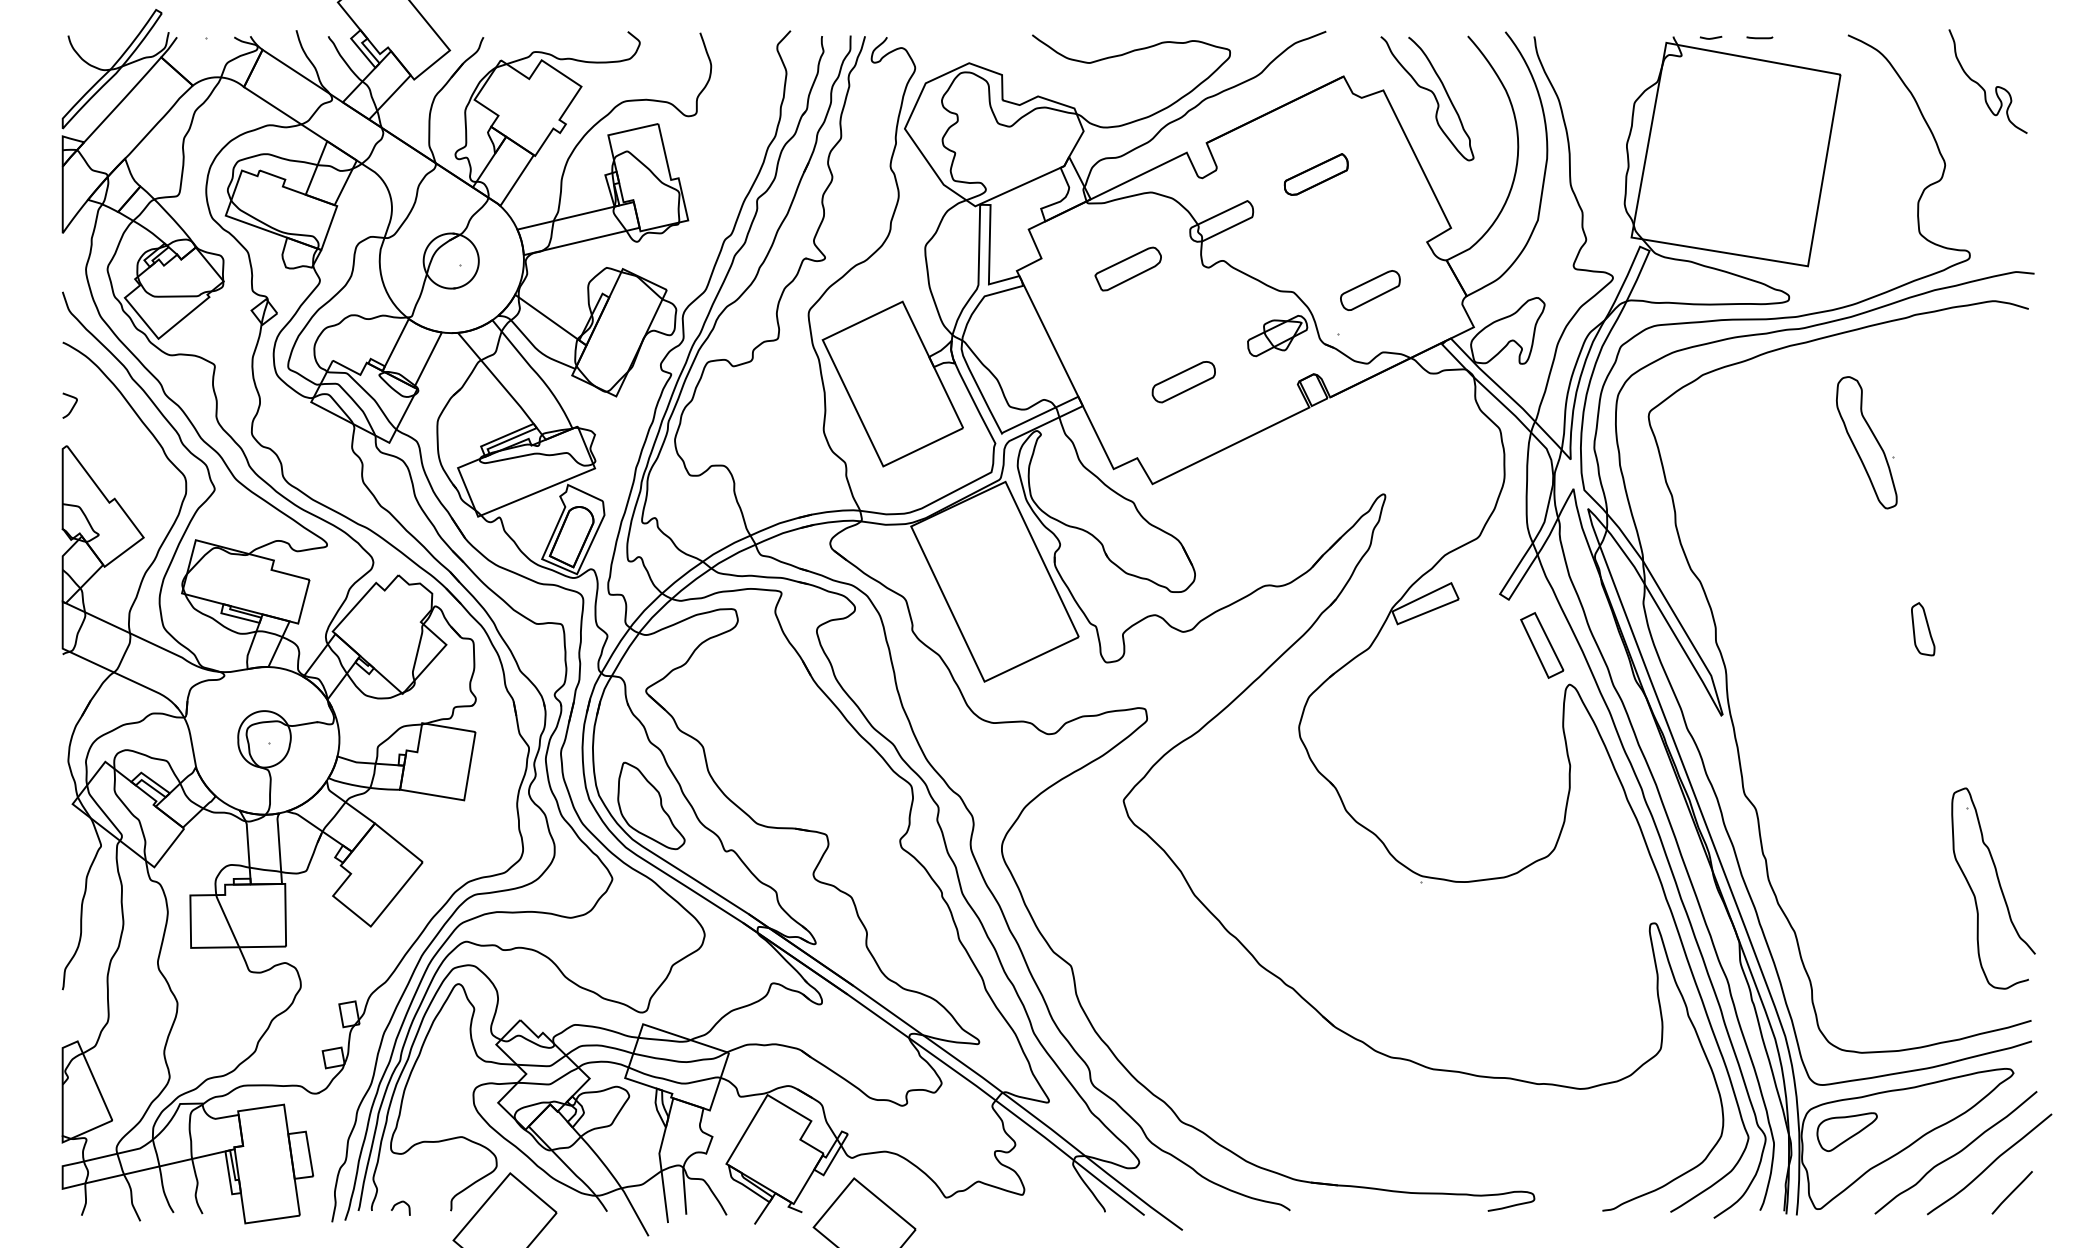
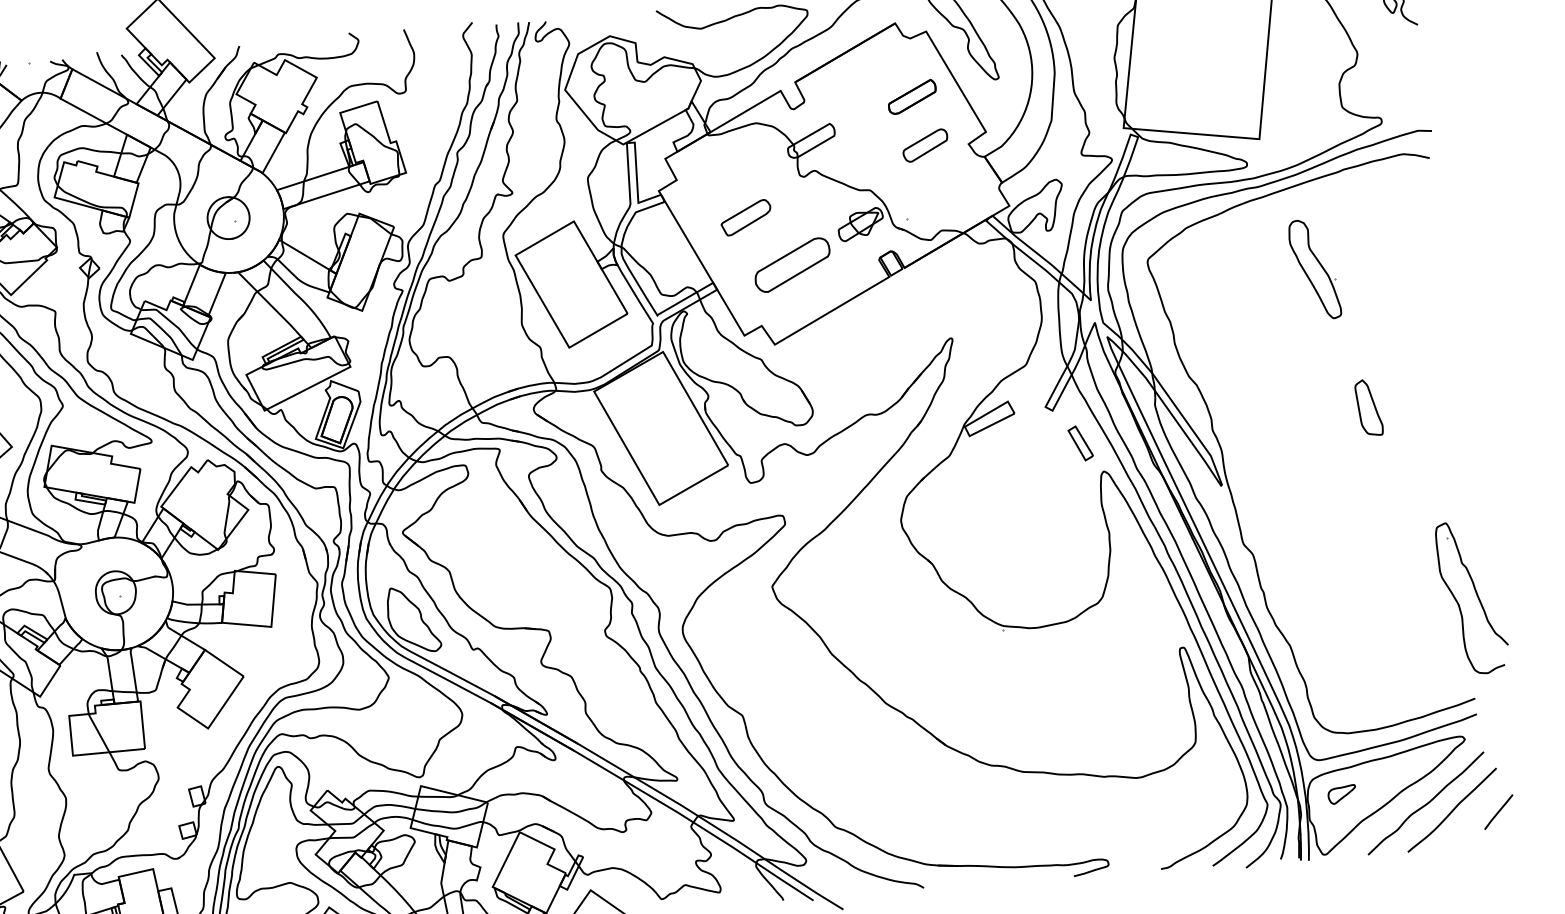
part: (1315, 174) -> (911, 96), moved
part: (1127, 268) -> (745, 217), moved
part: (1370, 290) -> (925, 145), moved
part: (1183, 382) -> (792, 265), size x1.6
part: (1923, 629) -> (1369, 408), size x1.4
part: (1542, 645) -> (1080, 443), size x0.7
part: (1999, 887) -> (1477, 596), moved
part: (1846, 1132) -> (1341, 794), size x0.6
line: (2011, 1192) -> (1498, 811), moved

